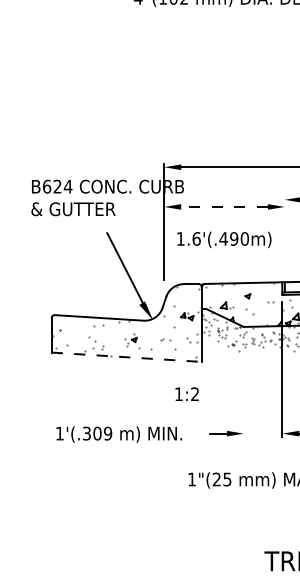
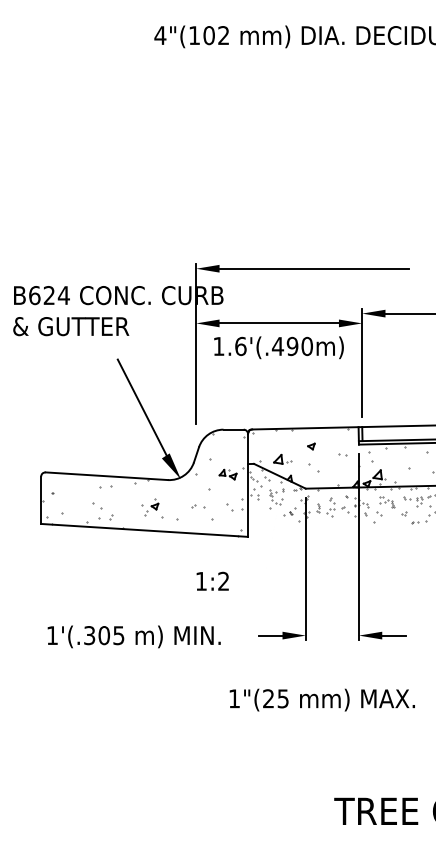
line: (224, 207) -> (279, 323), dashed -> solid
line: (284, 235) -> (362, 362), added
text: (223, 239) -> (278, 347), moved
line: (126, 357) -> (144, 530), dashed -> solid
line: (243, 385) -> (305, 569), added
text: (186, 393) -> (212, 580), moved
text: (107, 433) -> (118, 635), 1'(.309 -> 1'(.305

